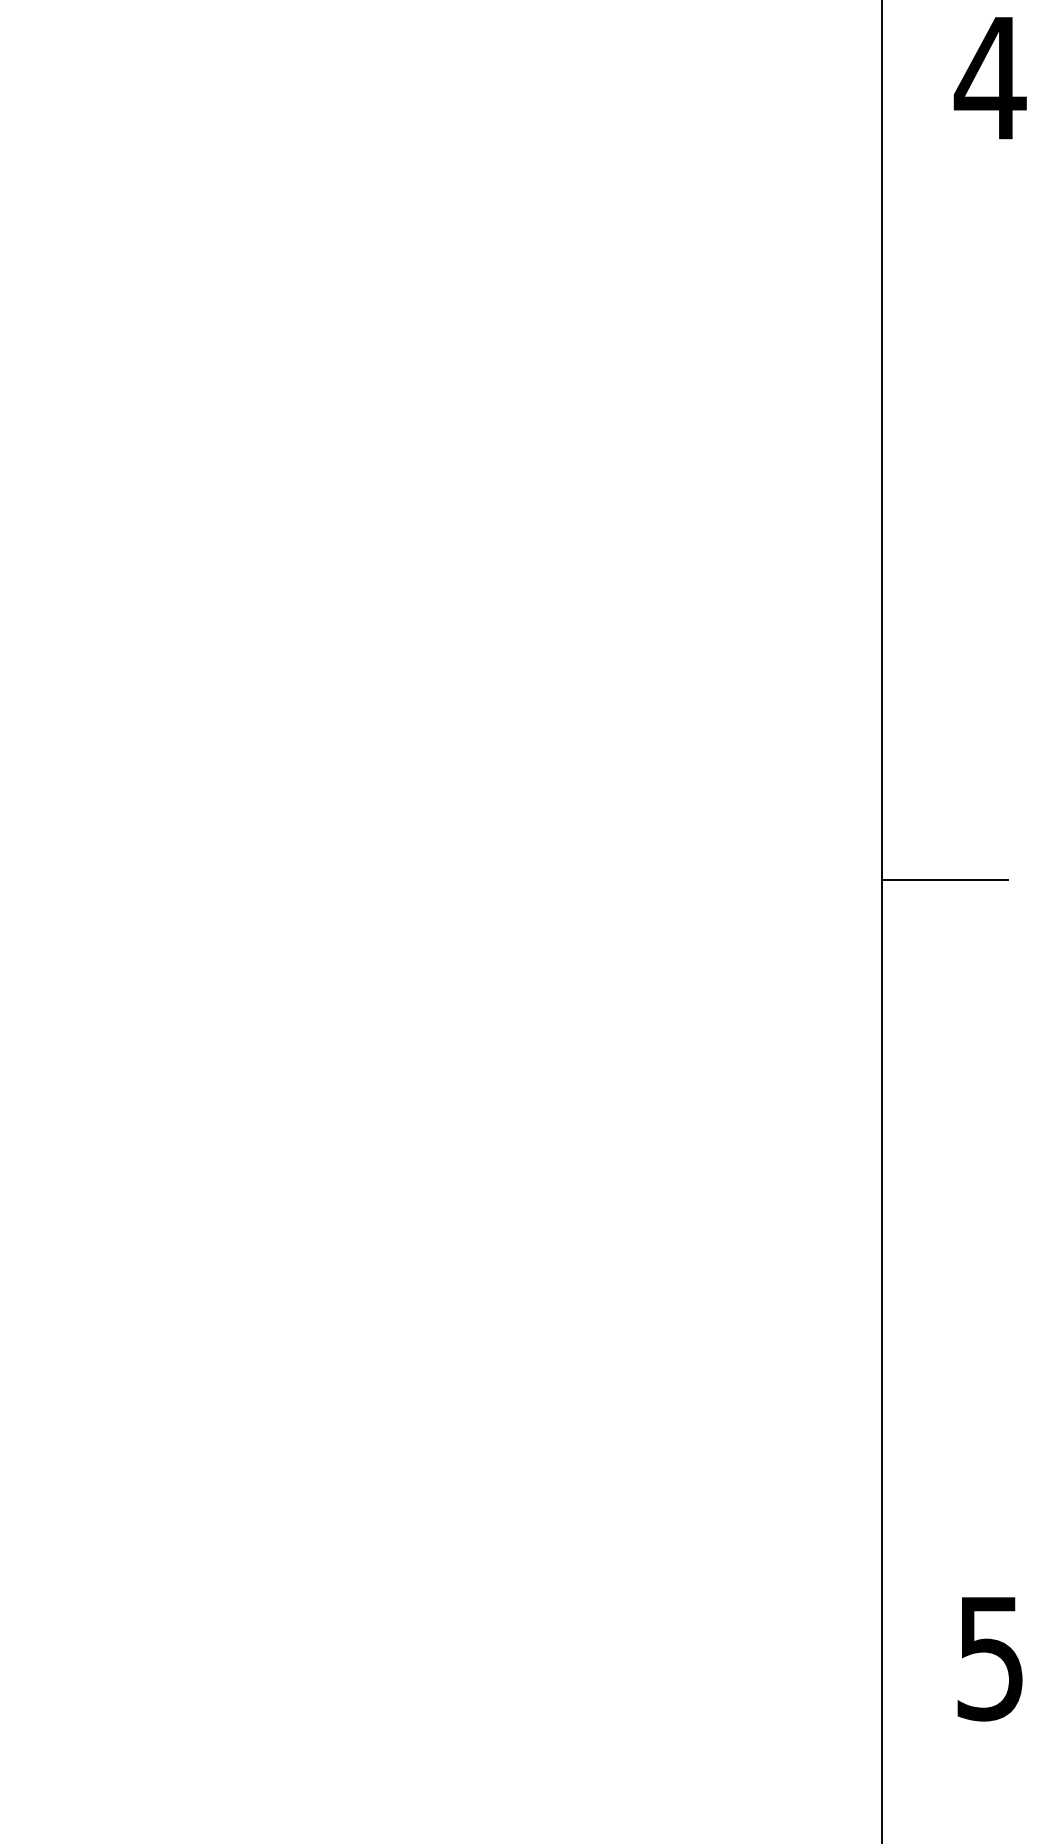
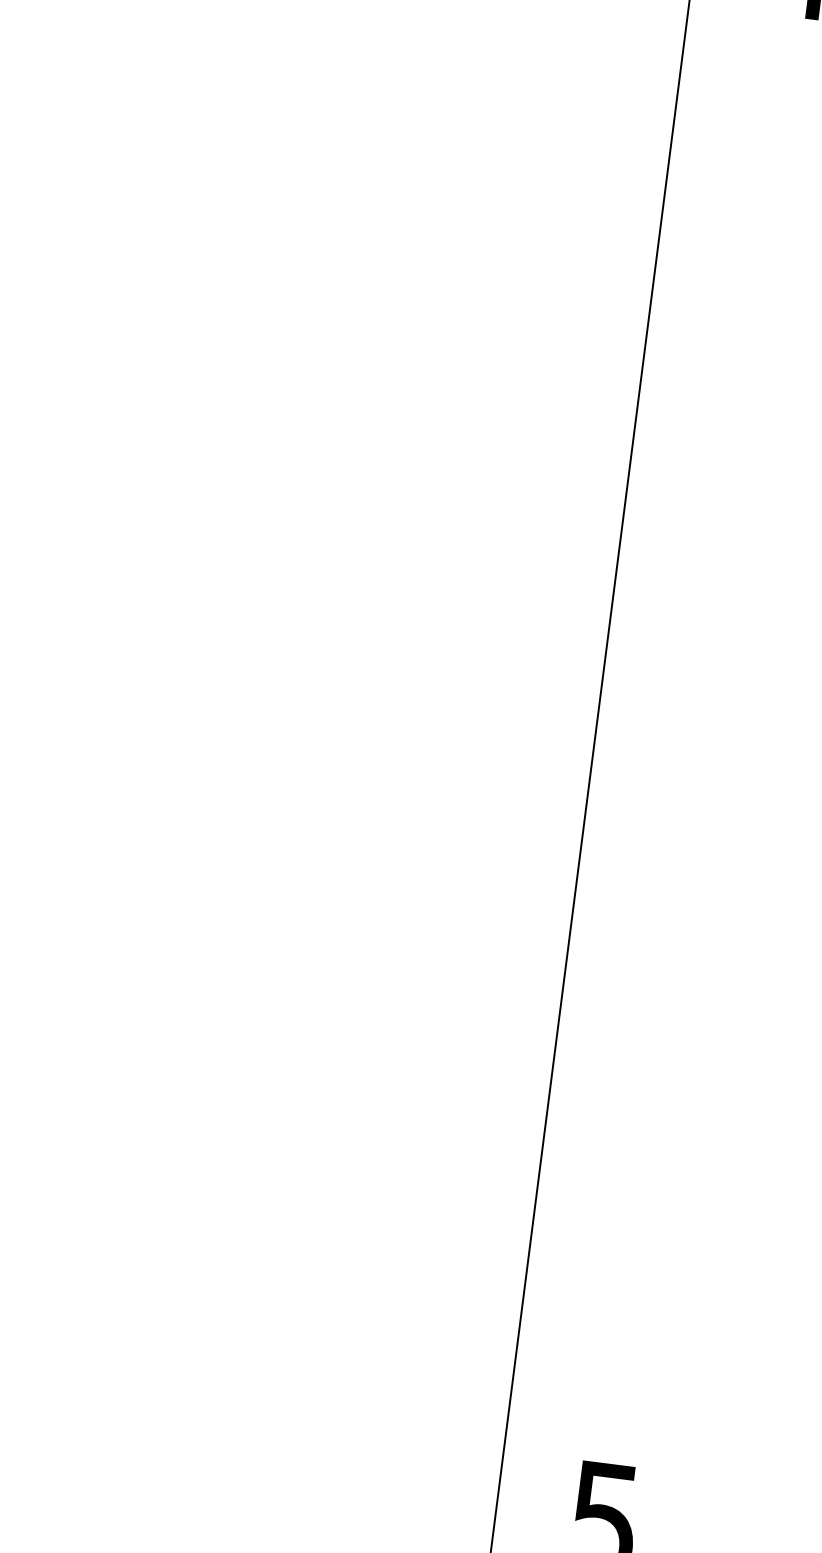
line: (944, 880) -> (656, 747), removed

